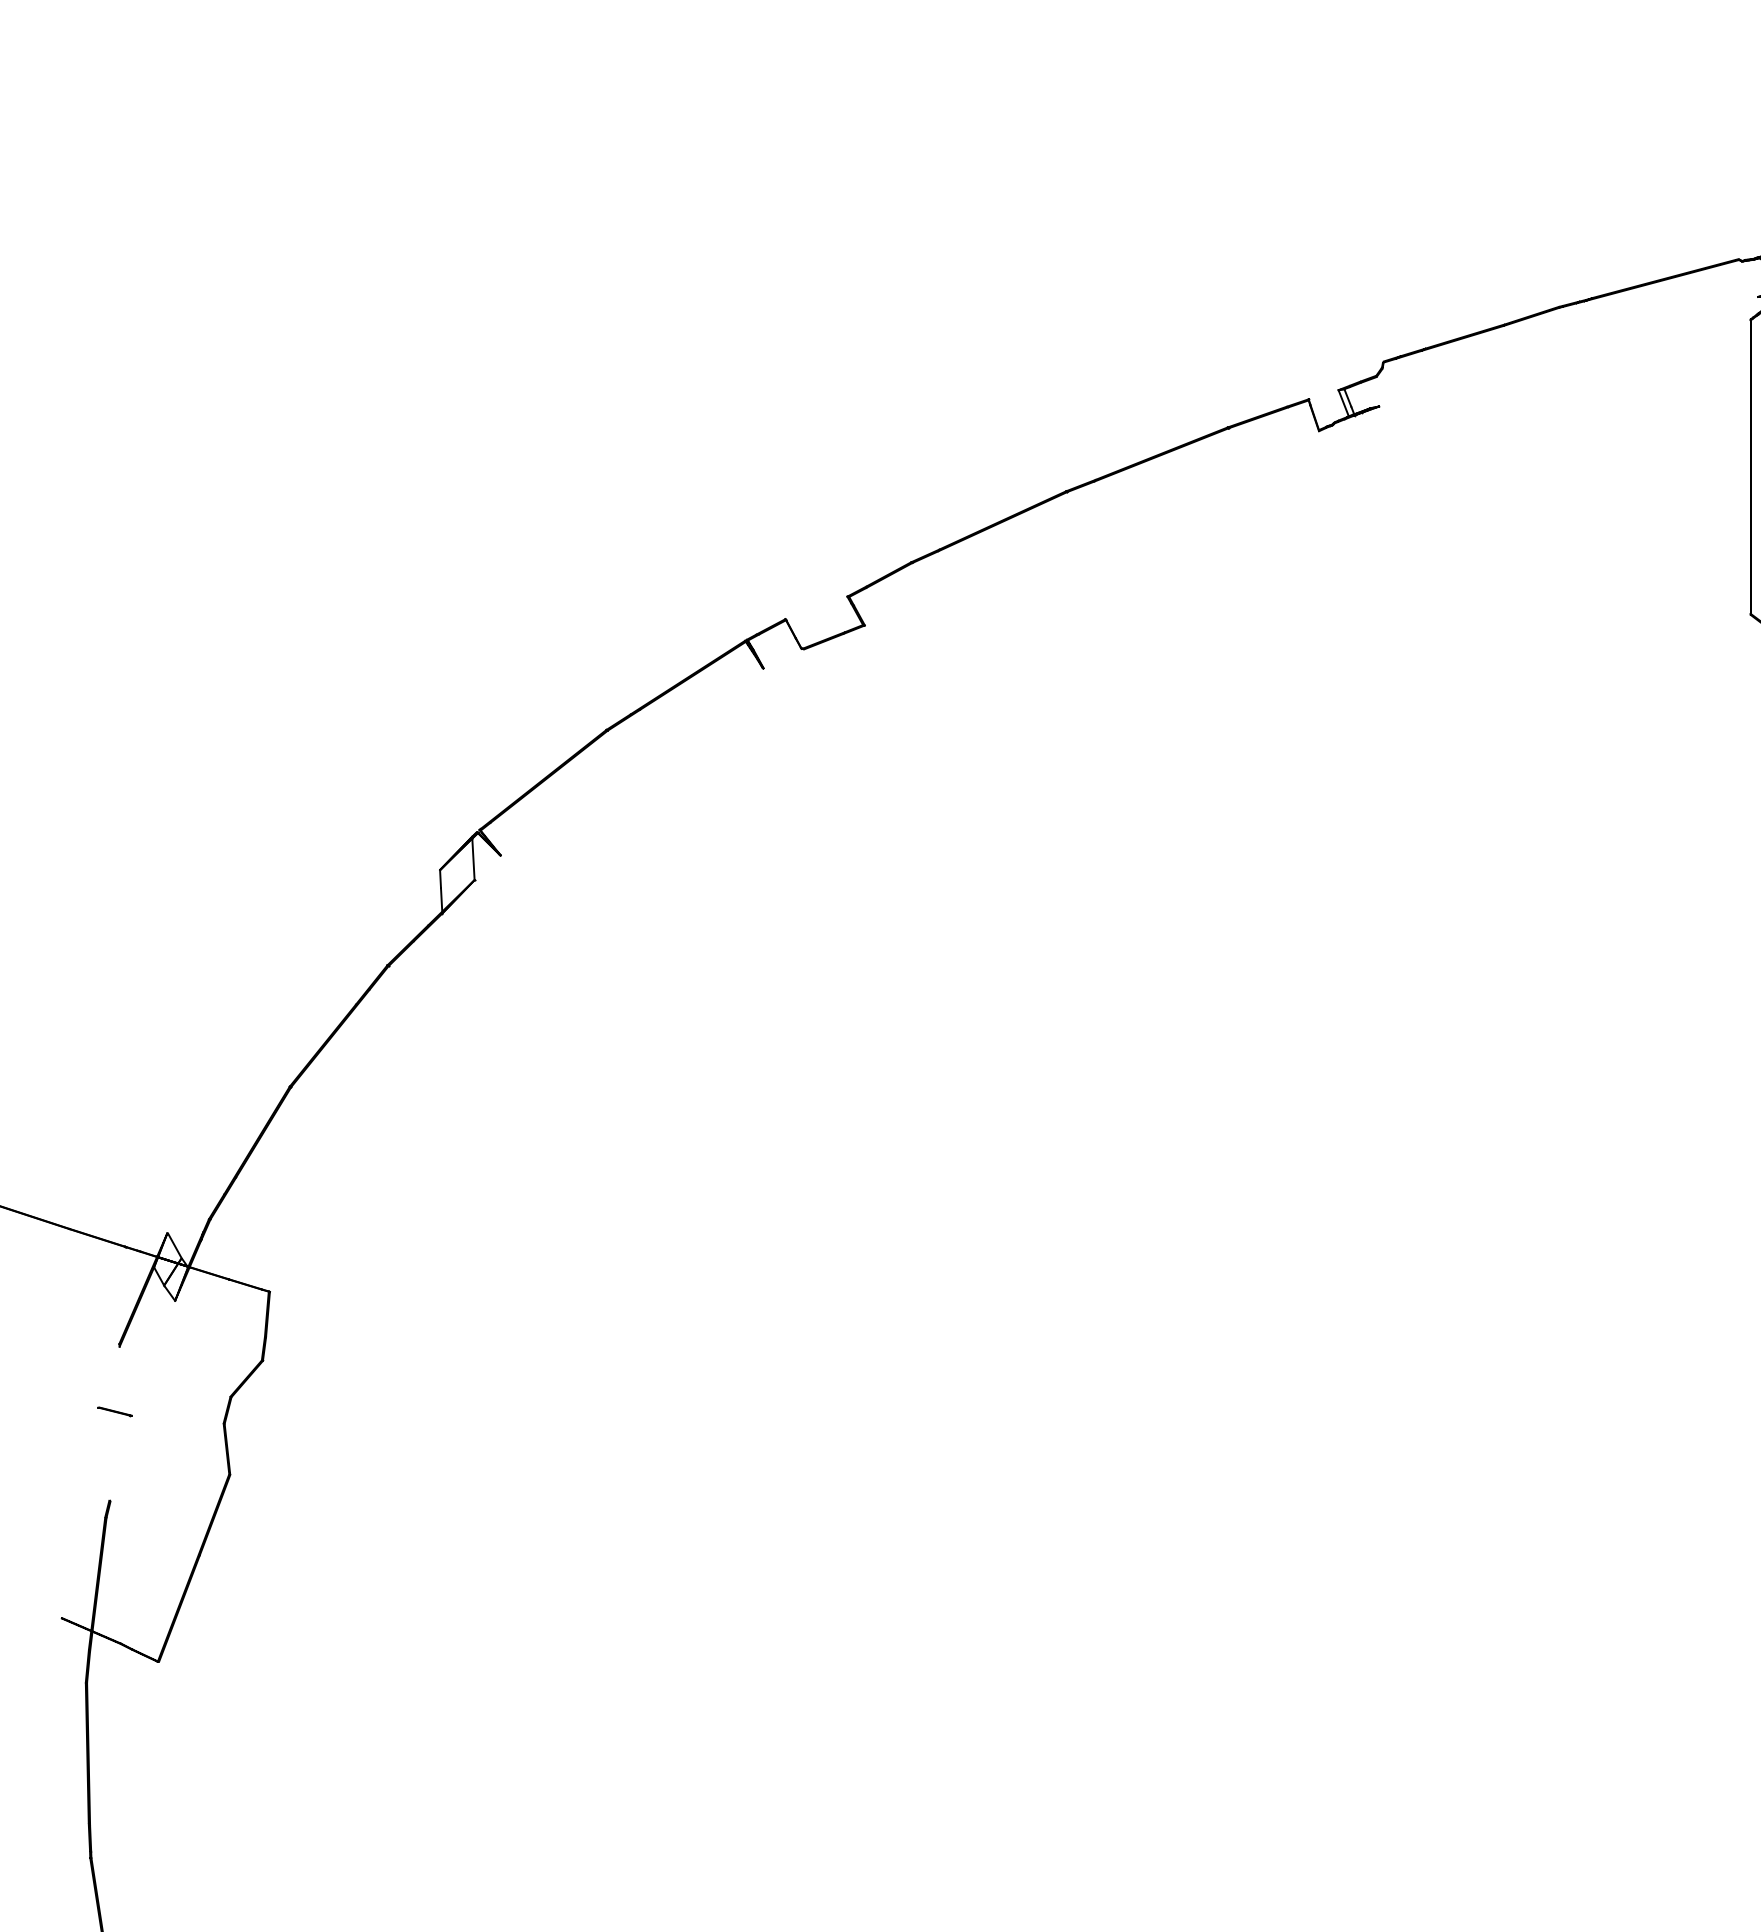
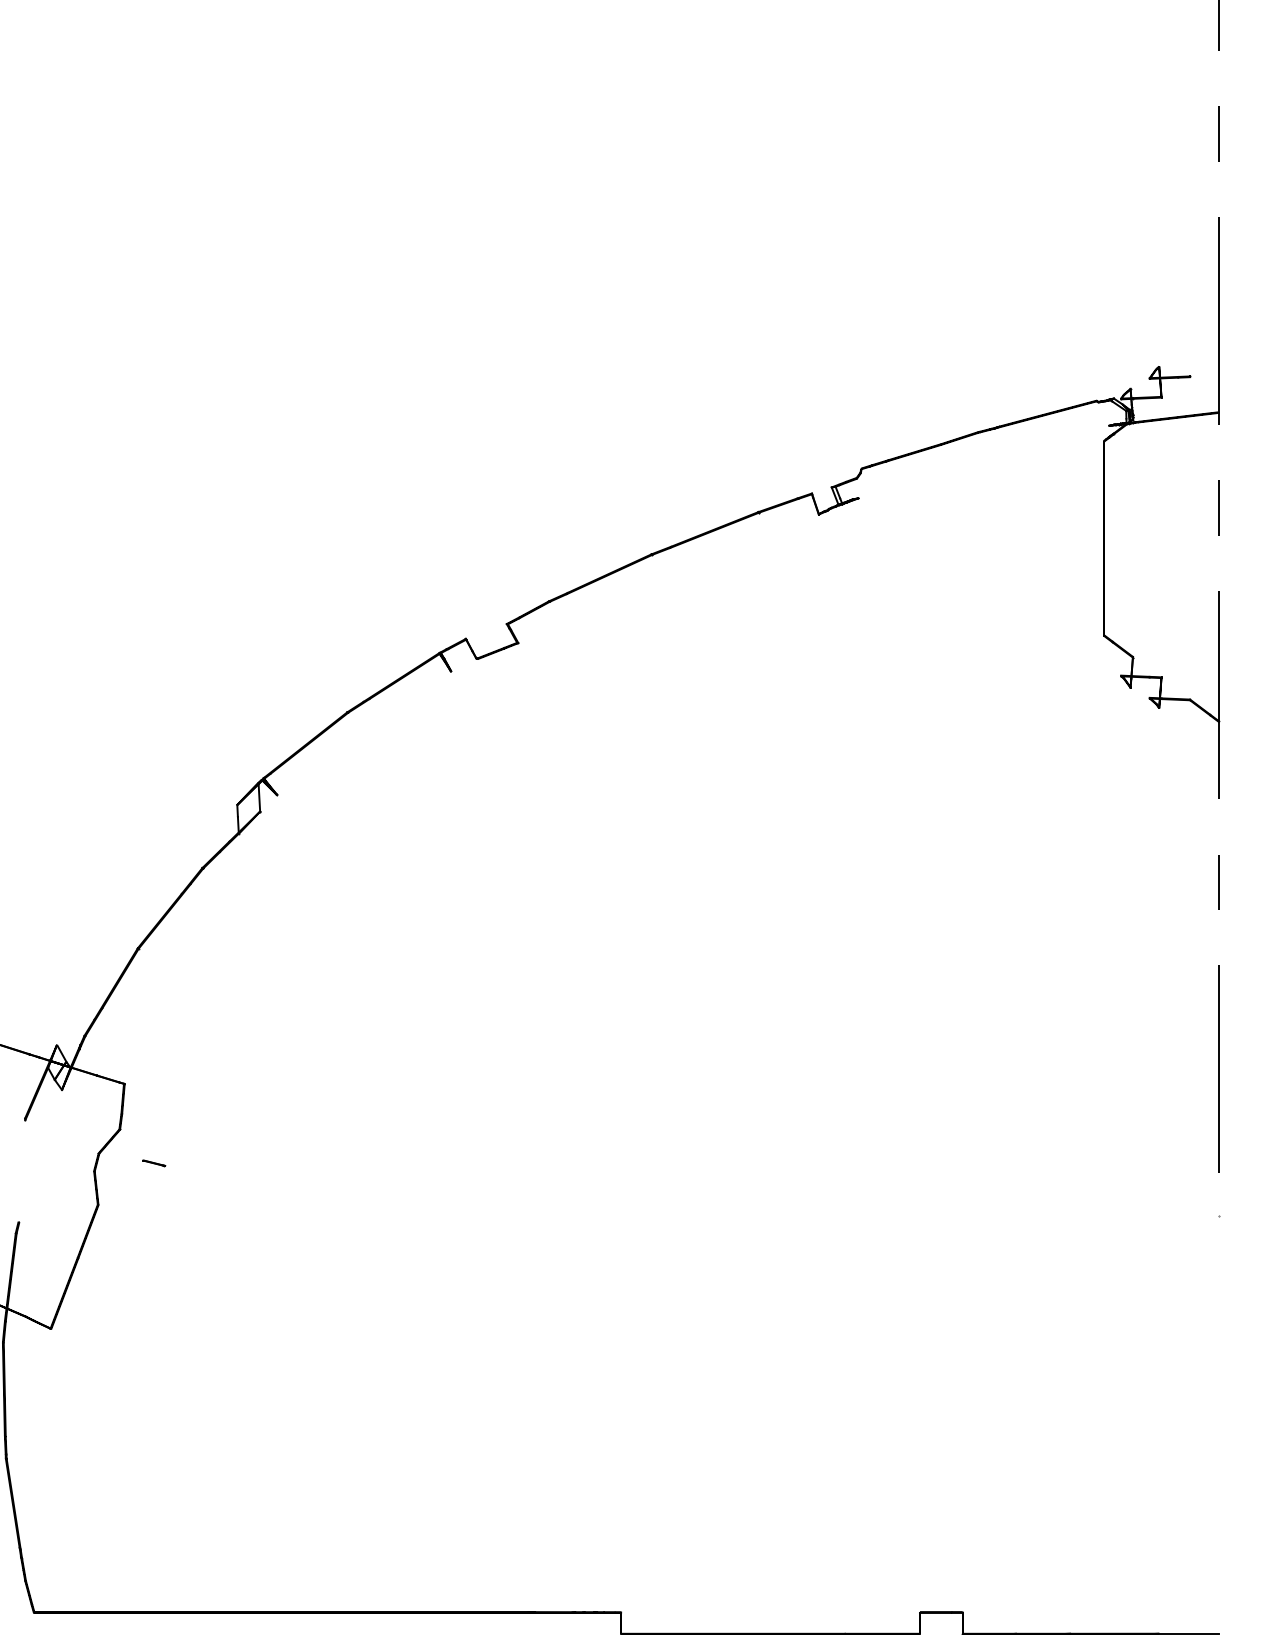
line: (115, 1411) -> (154, 1163), moved

